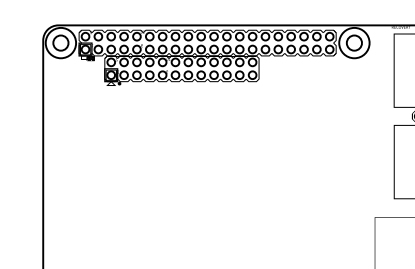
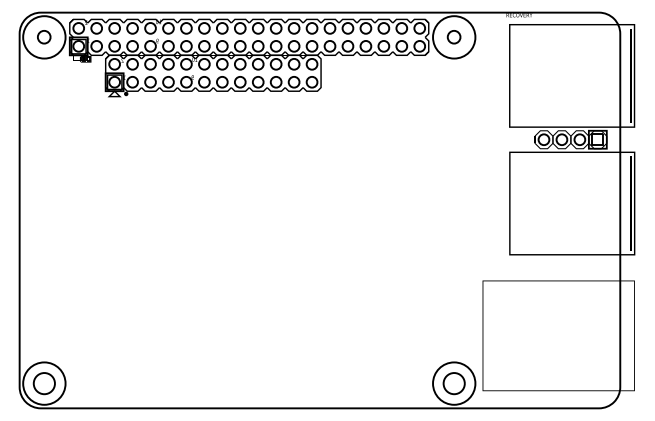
circle: (60, 42) -> (43, 36), size x0.6
circle: (353, 42) -> (453, 36), size x0.6

